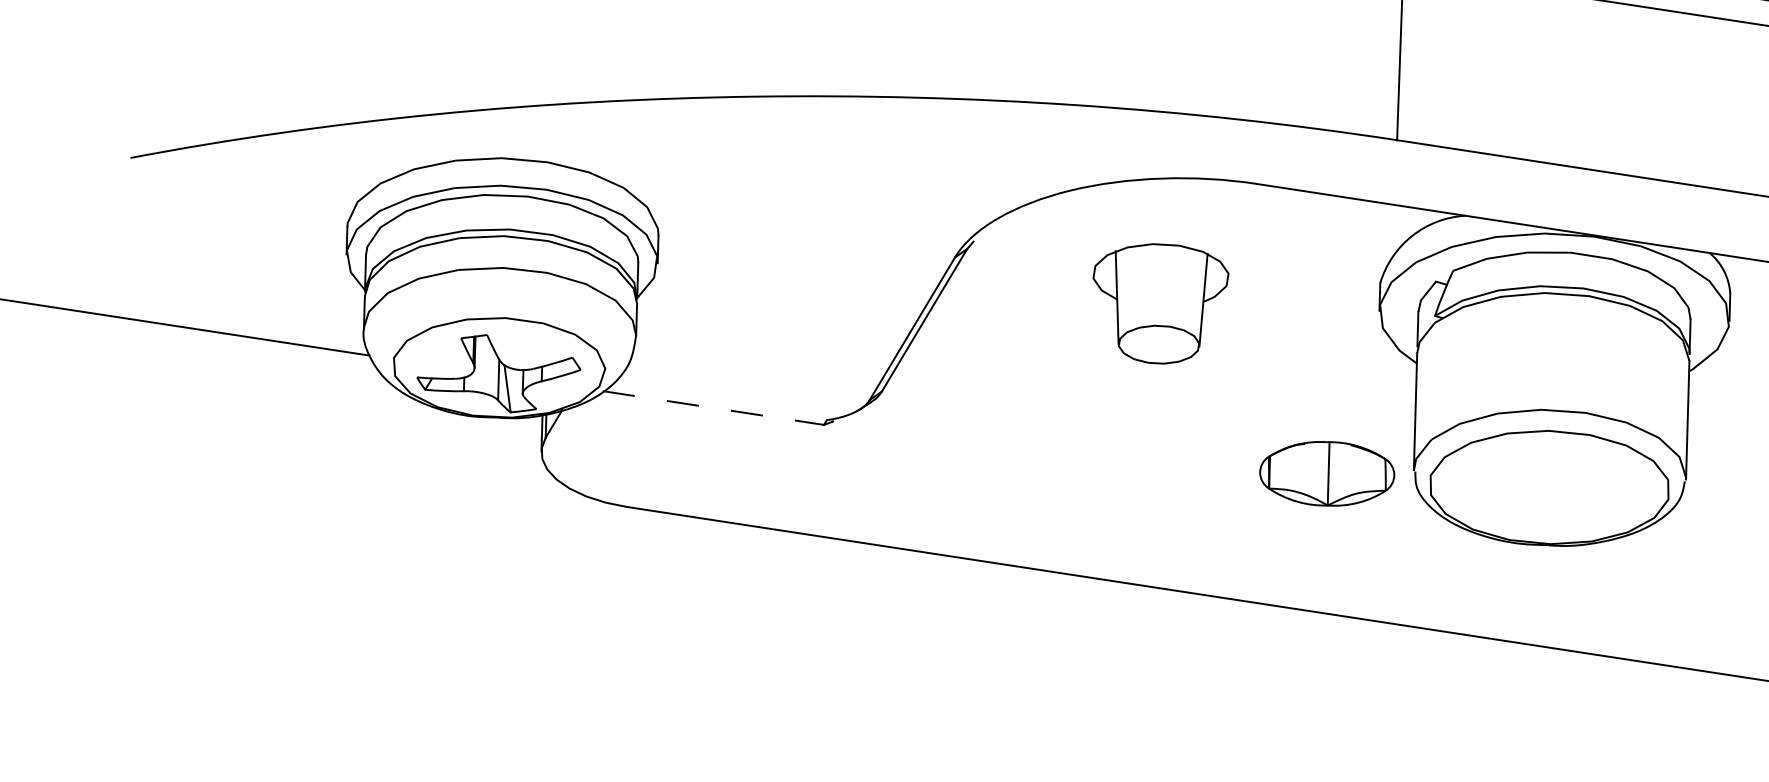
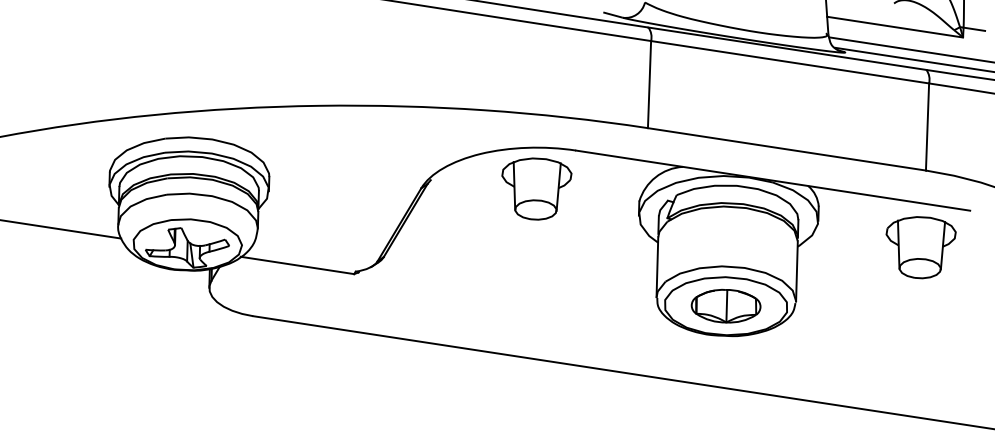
part: (1160, 302) -> (536, 188), moved
line: (713, 408) -> (297, 265), dashed -> solid
part: (1325, 472) -> (725, 305), moved

